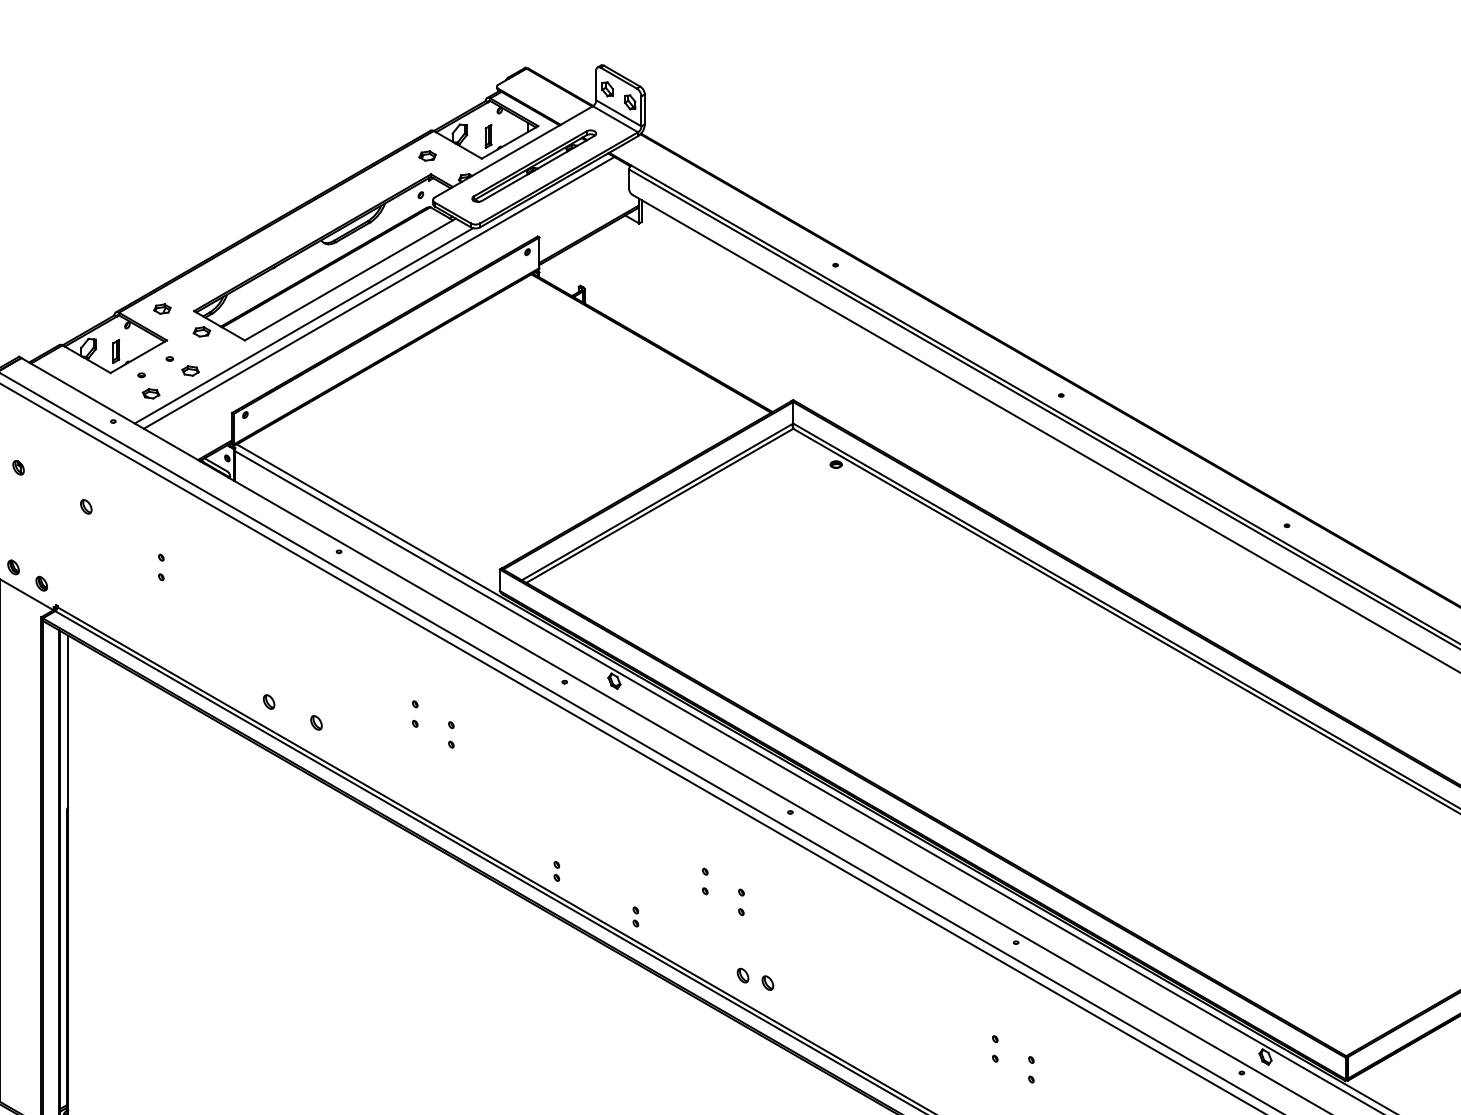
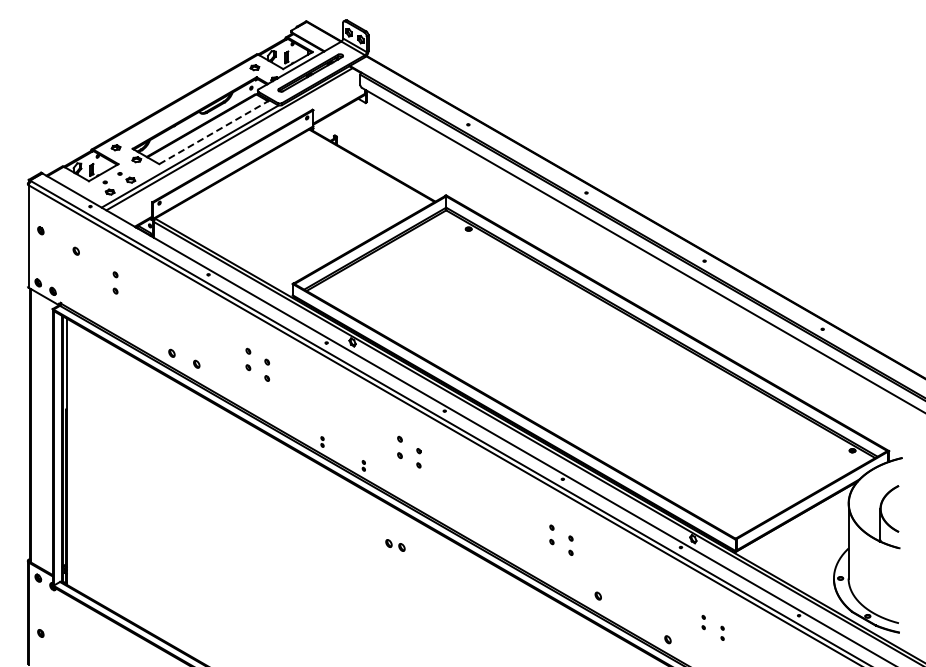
line: (350, 279) -> (214, 132), solid -> dashed
part: (161, 566) -> (115, 282), size x1.6
part: (415, 713) -> (248, 359), size x1.6
part: (451, 734) -> (267, 370), size x1.6
part: (705, 879) -> (400, 446), size x1.6
part: (742, 901) -> (419, 457), size x1.4
part: (755, 979) -> (395, 545), moved
part: (994, 1048) -> (551, 534), size x1.4
part: (1030, 1069) -> (570, 545), size x1.4

